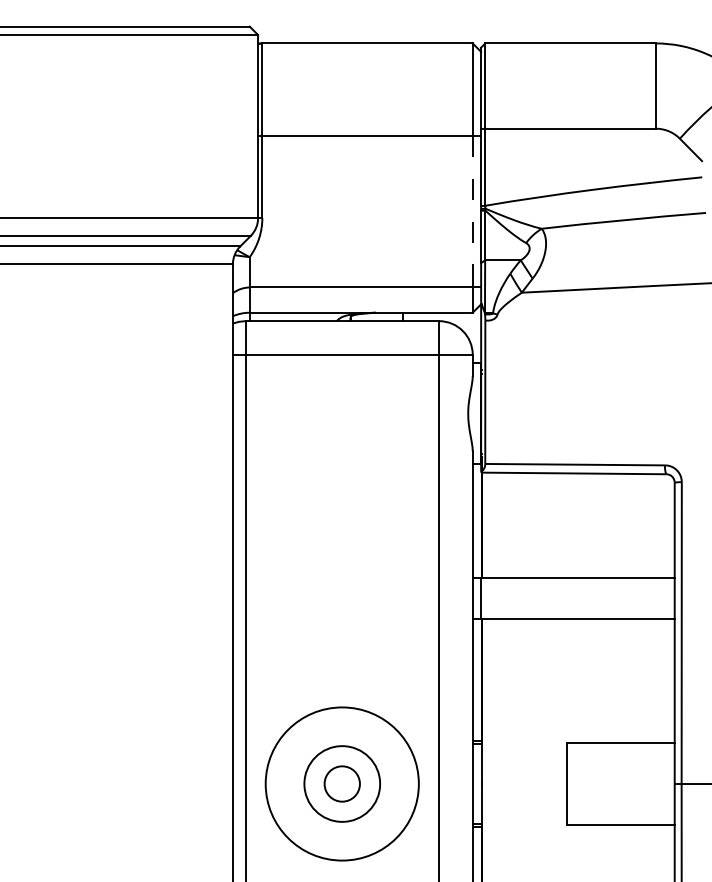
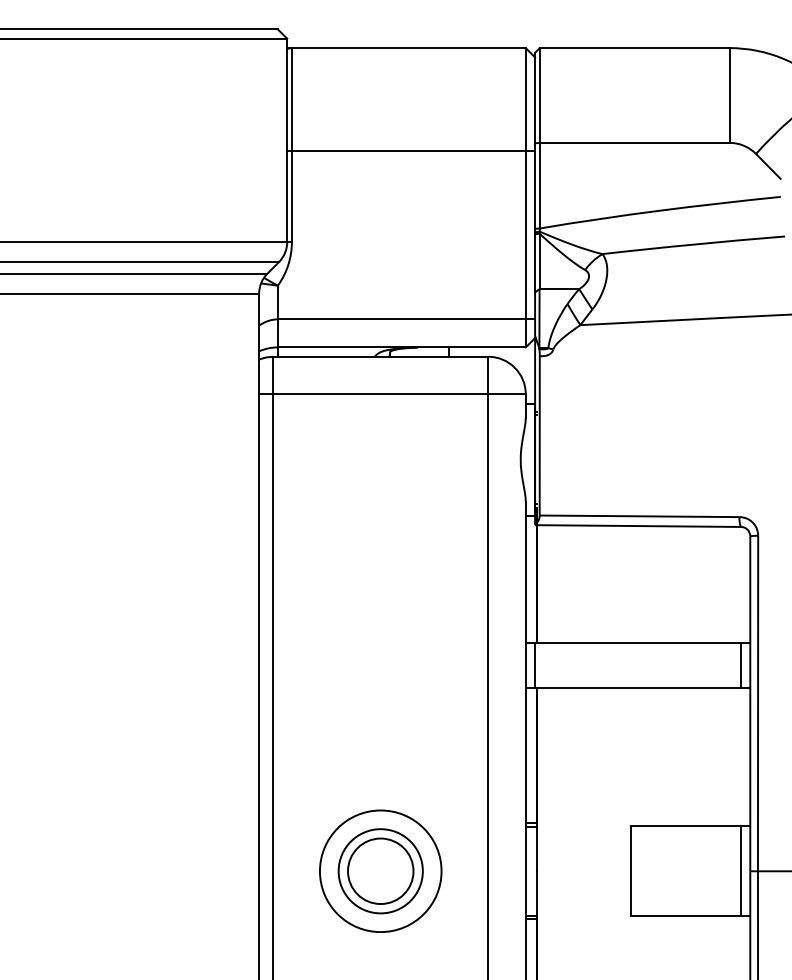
line: (472, 212) -> (525, 235), dashed -> solid
line: (665, 598) -> (740, 665), added
circle: (342, 784) -> (380, 871), size x0.71
circle: (342, 784) -> (380, 871), size x1.67
line: (665, 784) -> (740, 871), added

